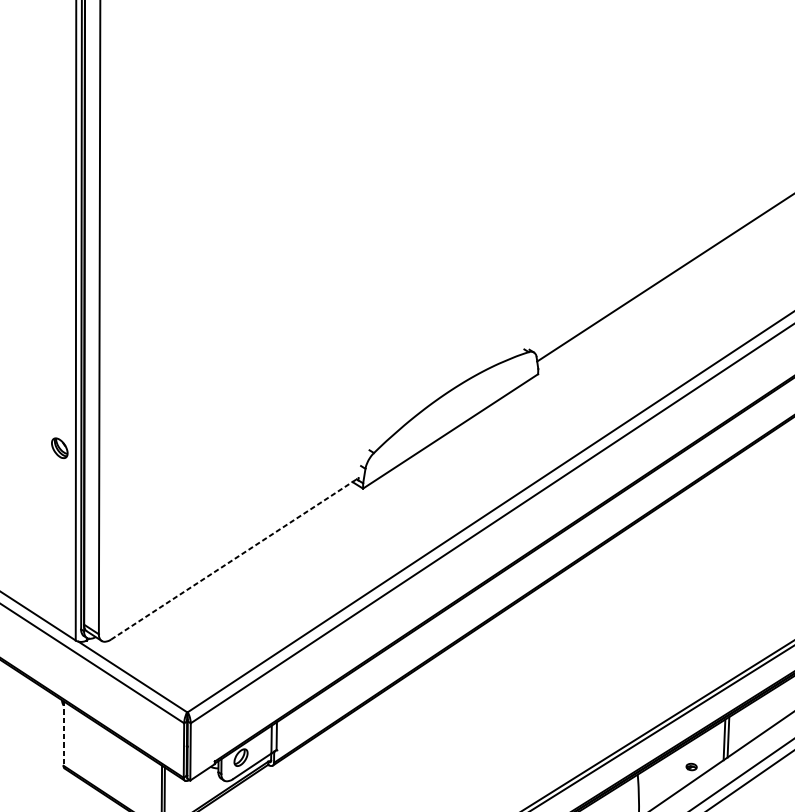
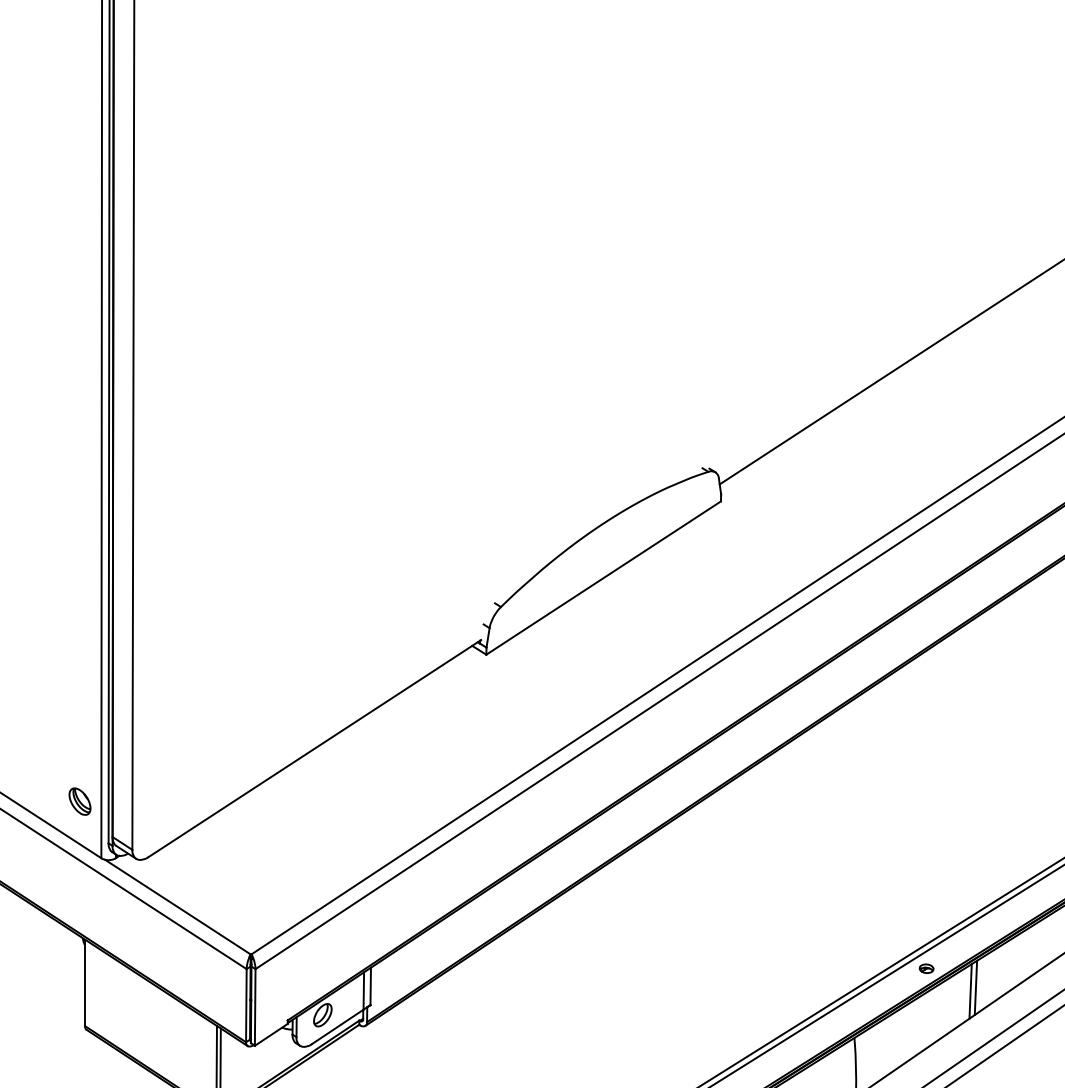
part: (59, 448) -> (79, 801), moved
line: (235, 558) -> (315, 748), dashed -> solid
line: (63, 733) -> (85, 983), dashed -> solid
part: (691, 766) -> (926, 968), moved

